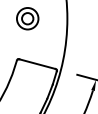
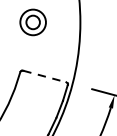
line: (37, 64) -> (44, 76), solid -> dashed

